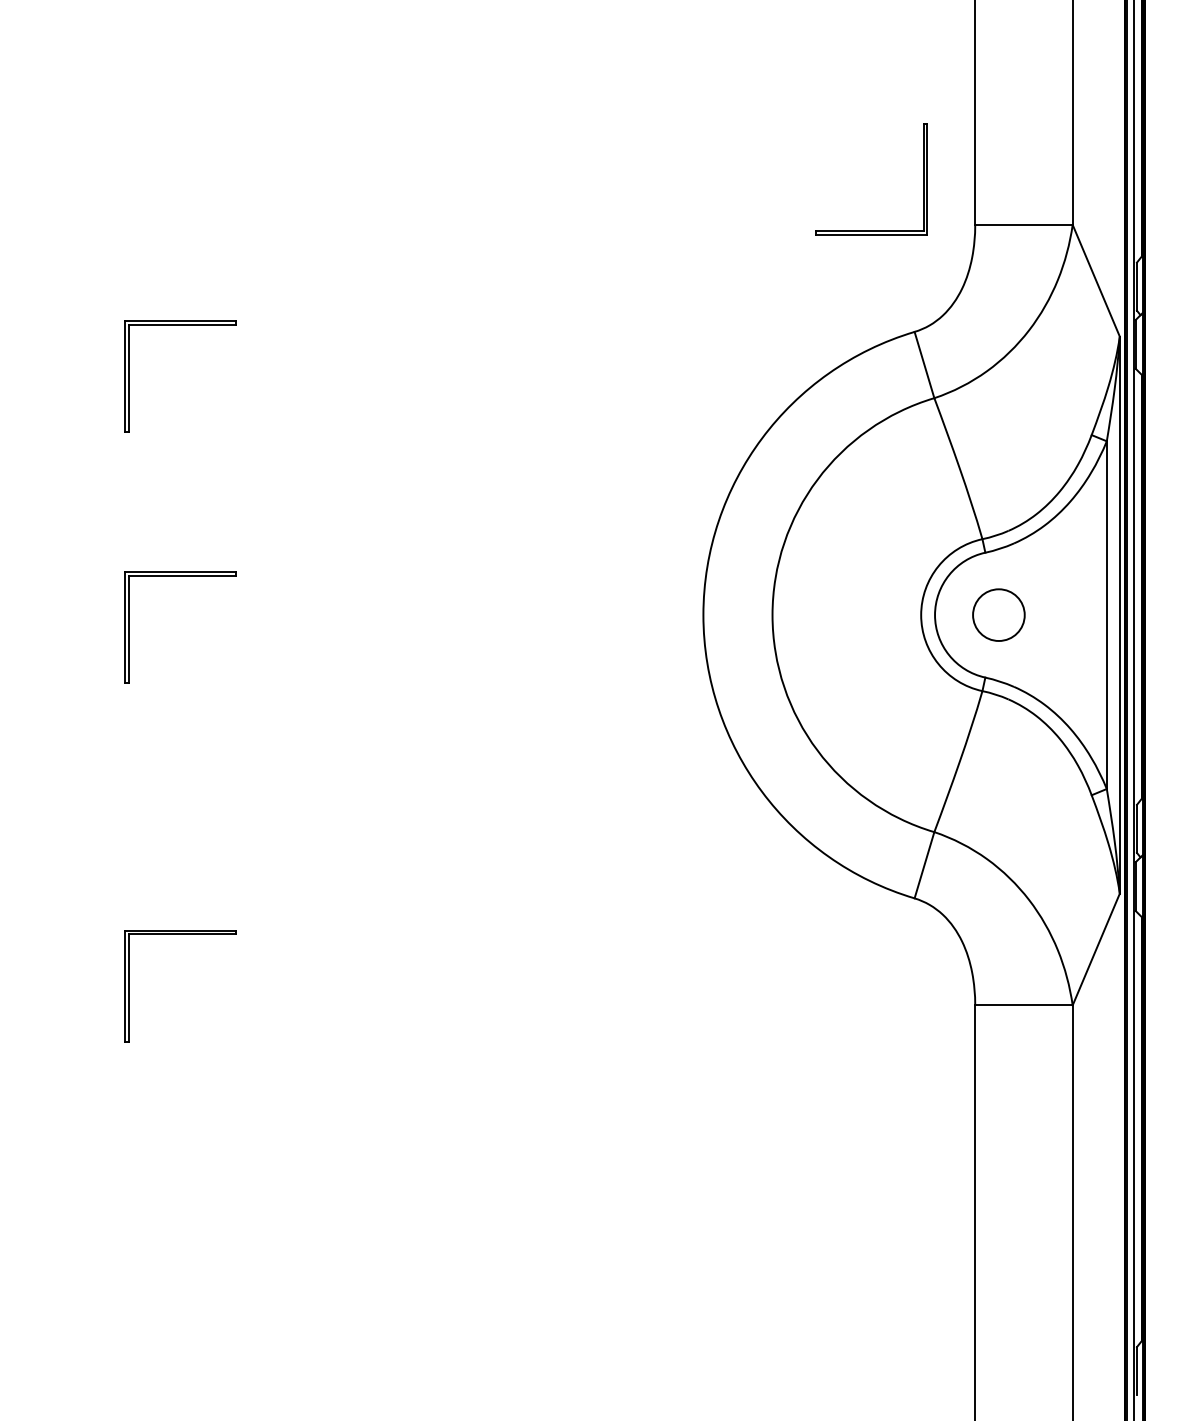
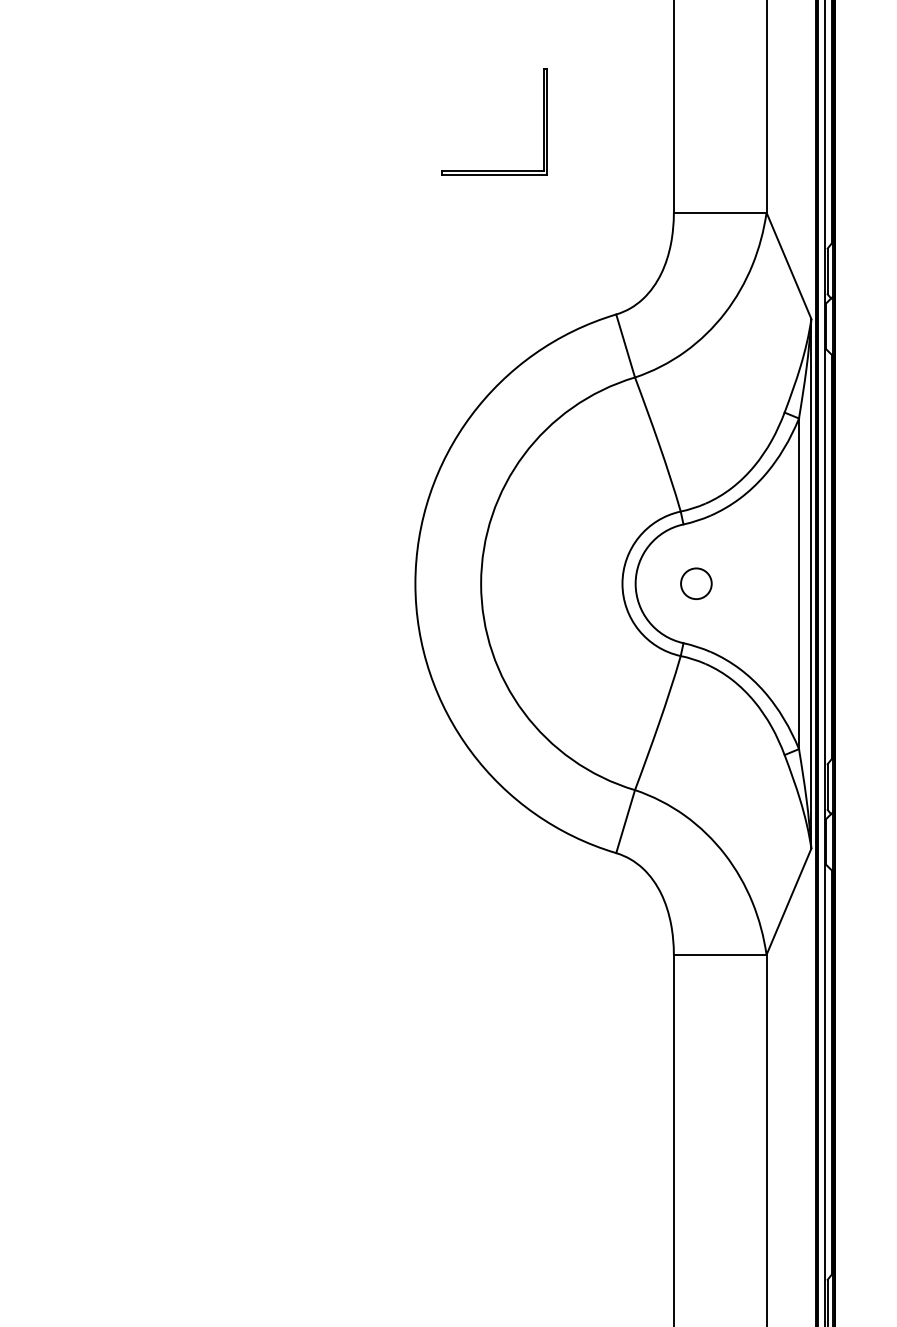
part: (871, 230) -> (494, 170), moved
circle: (998, 615) -> (696, 584), size x0.62

